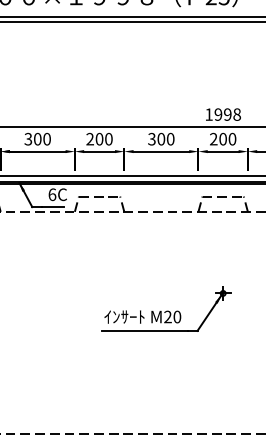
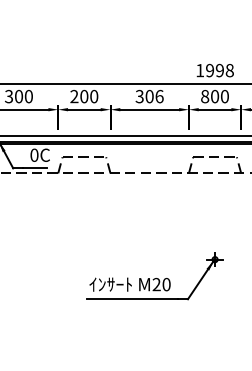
text: (170, 139) -> (159, 96), 300 -> 306
text: (213, 139) -> (204, 96), 200 -> 800
text: (52, 194) -> (34, 155), 6C -> 0C

